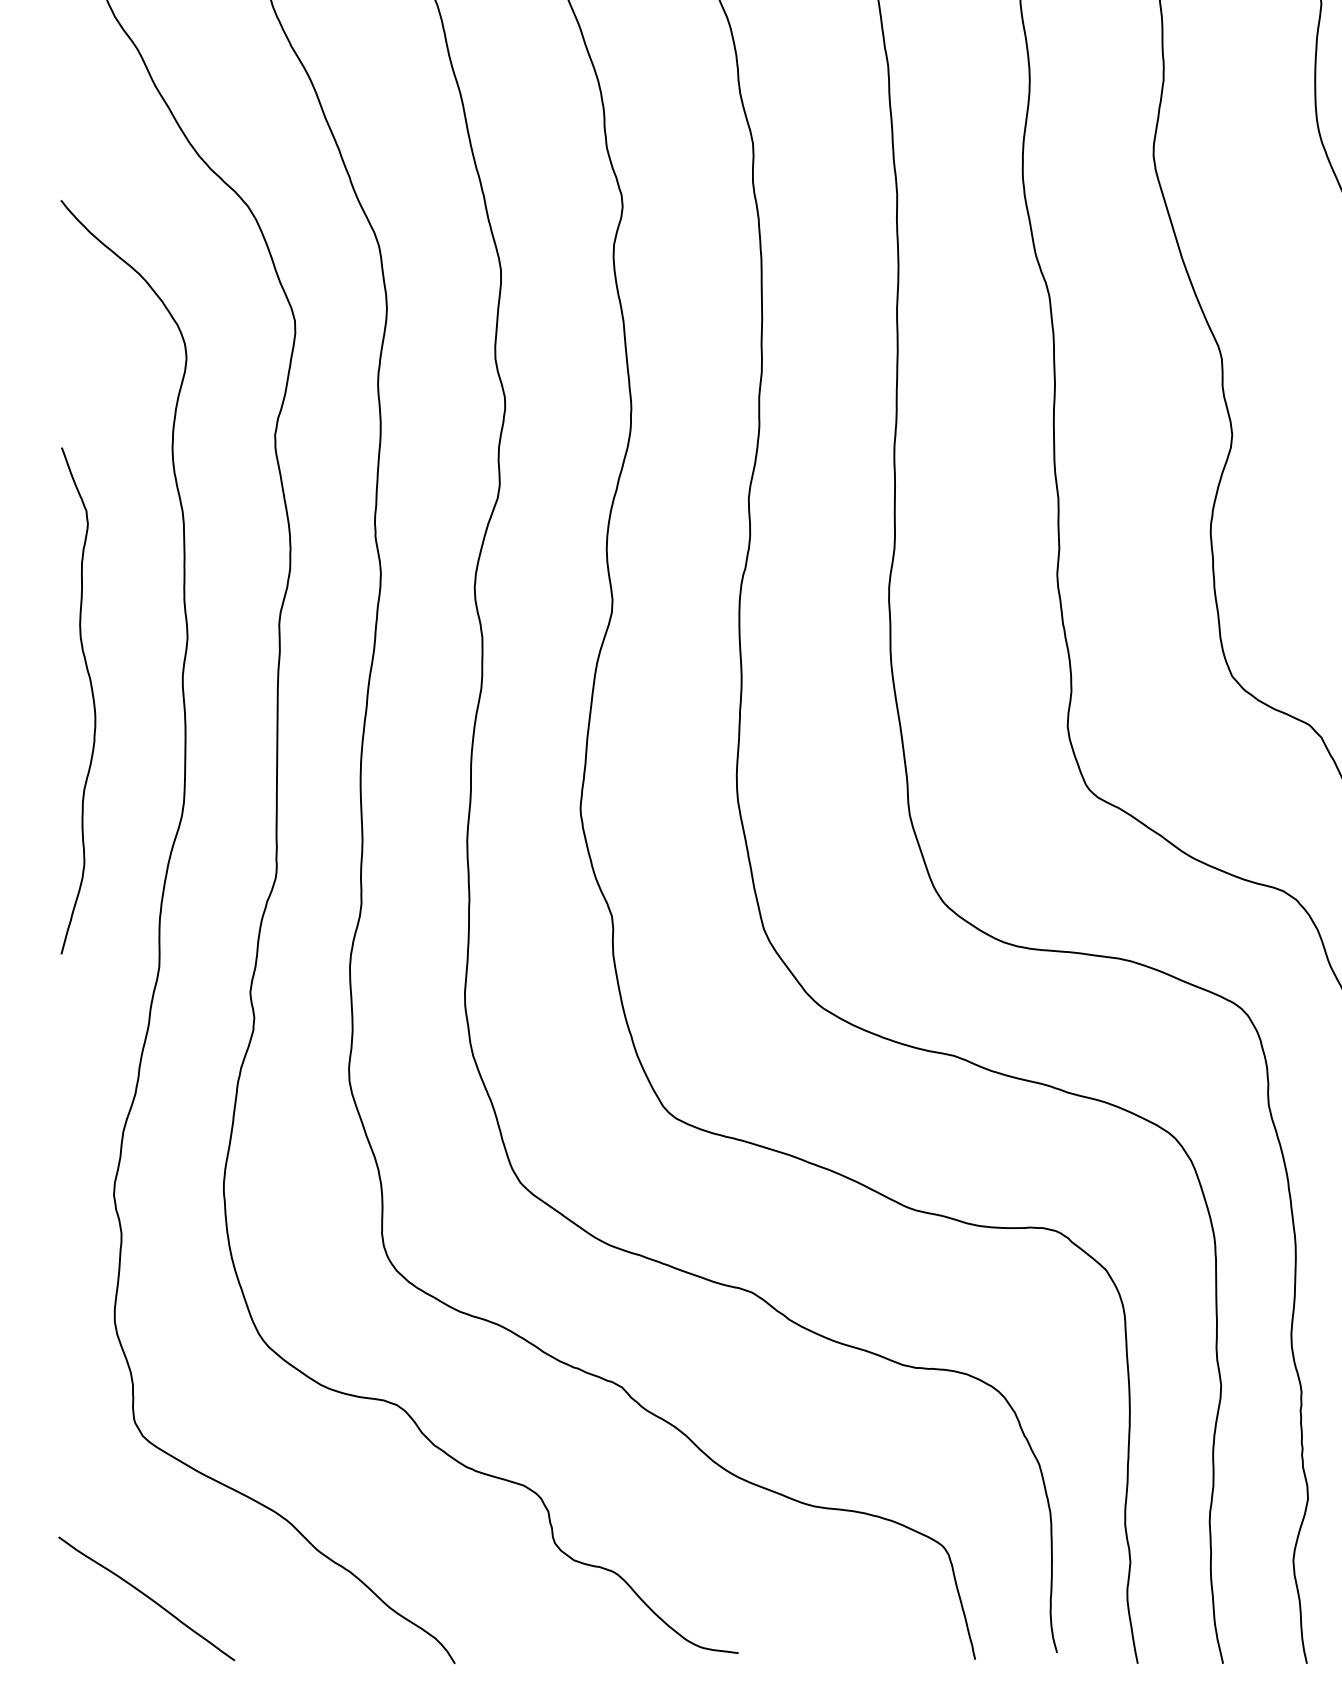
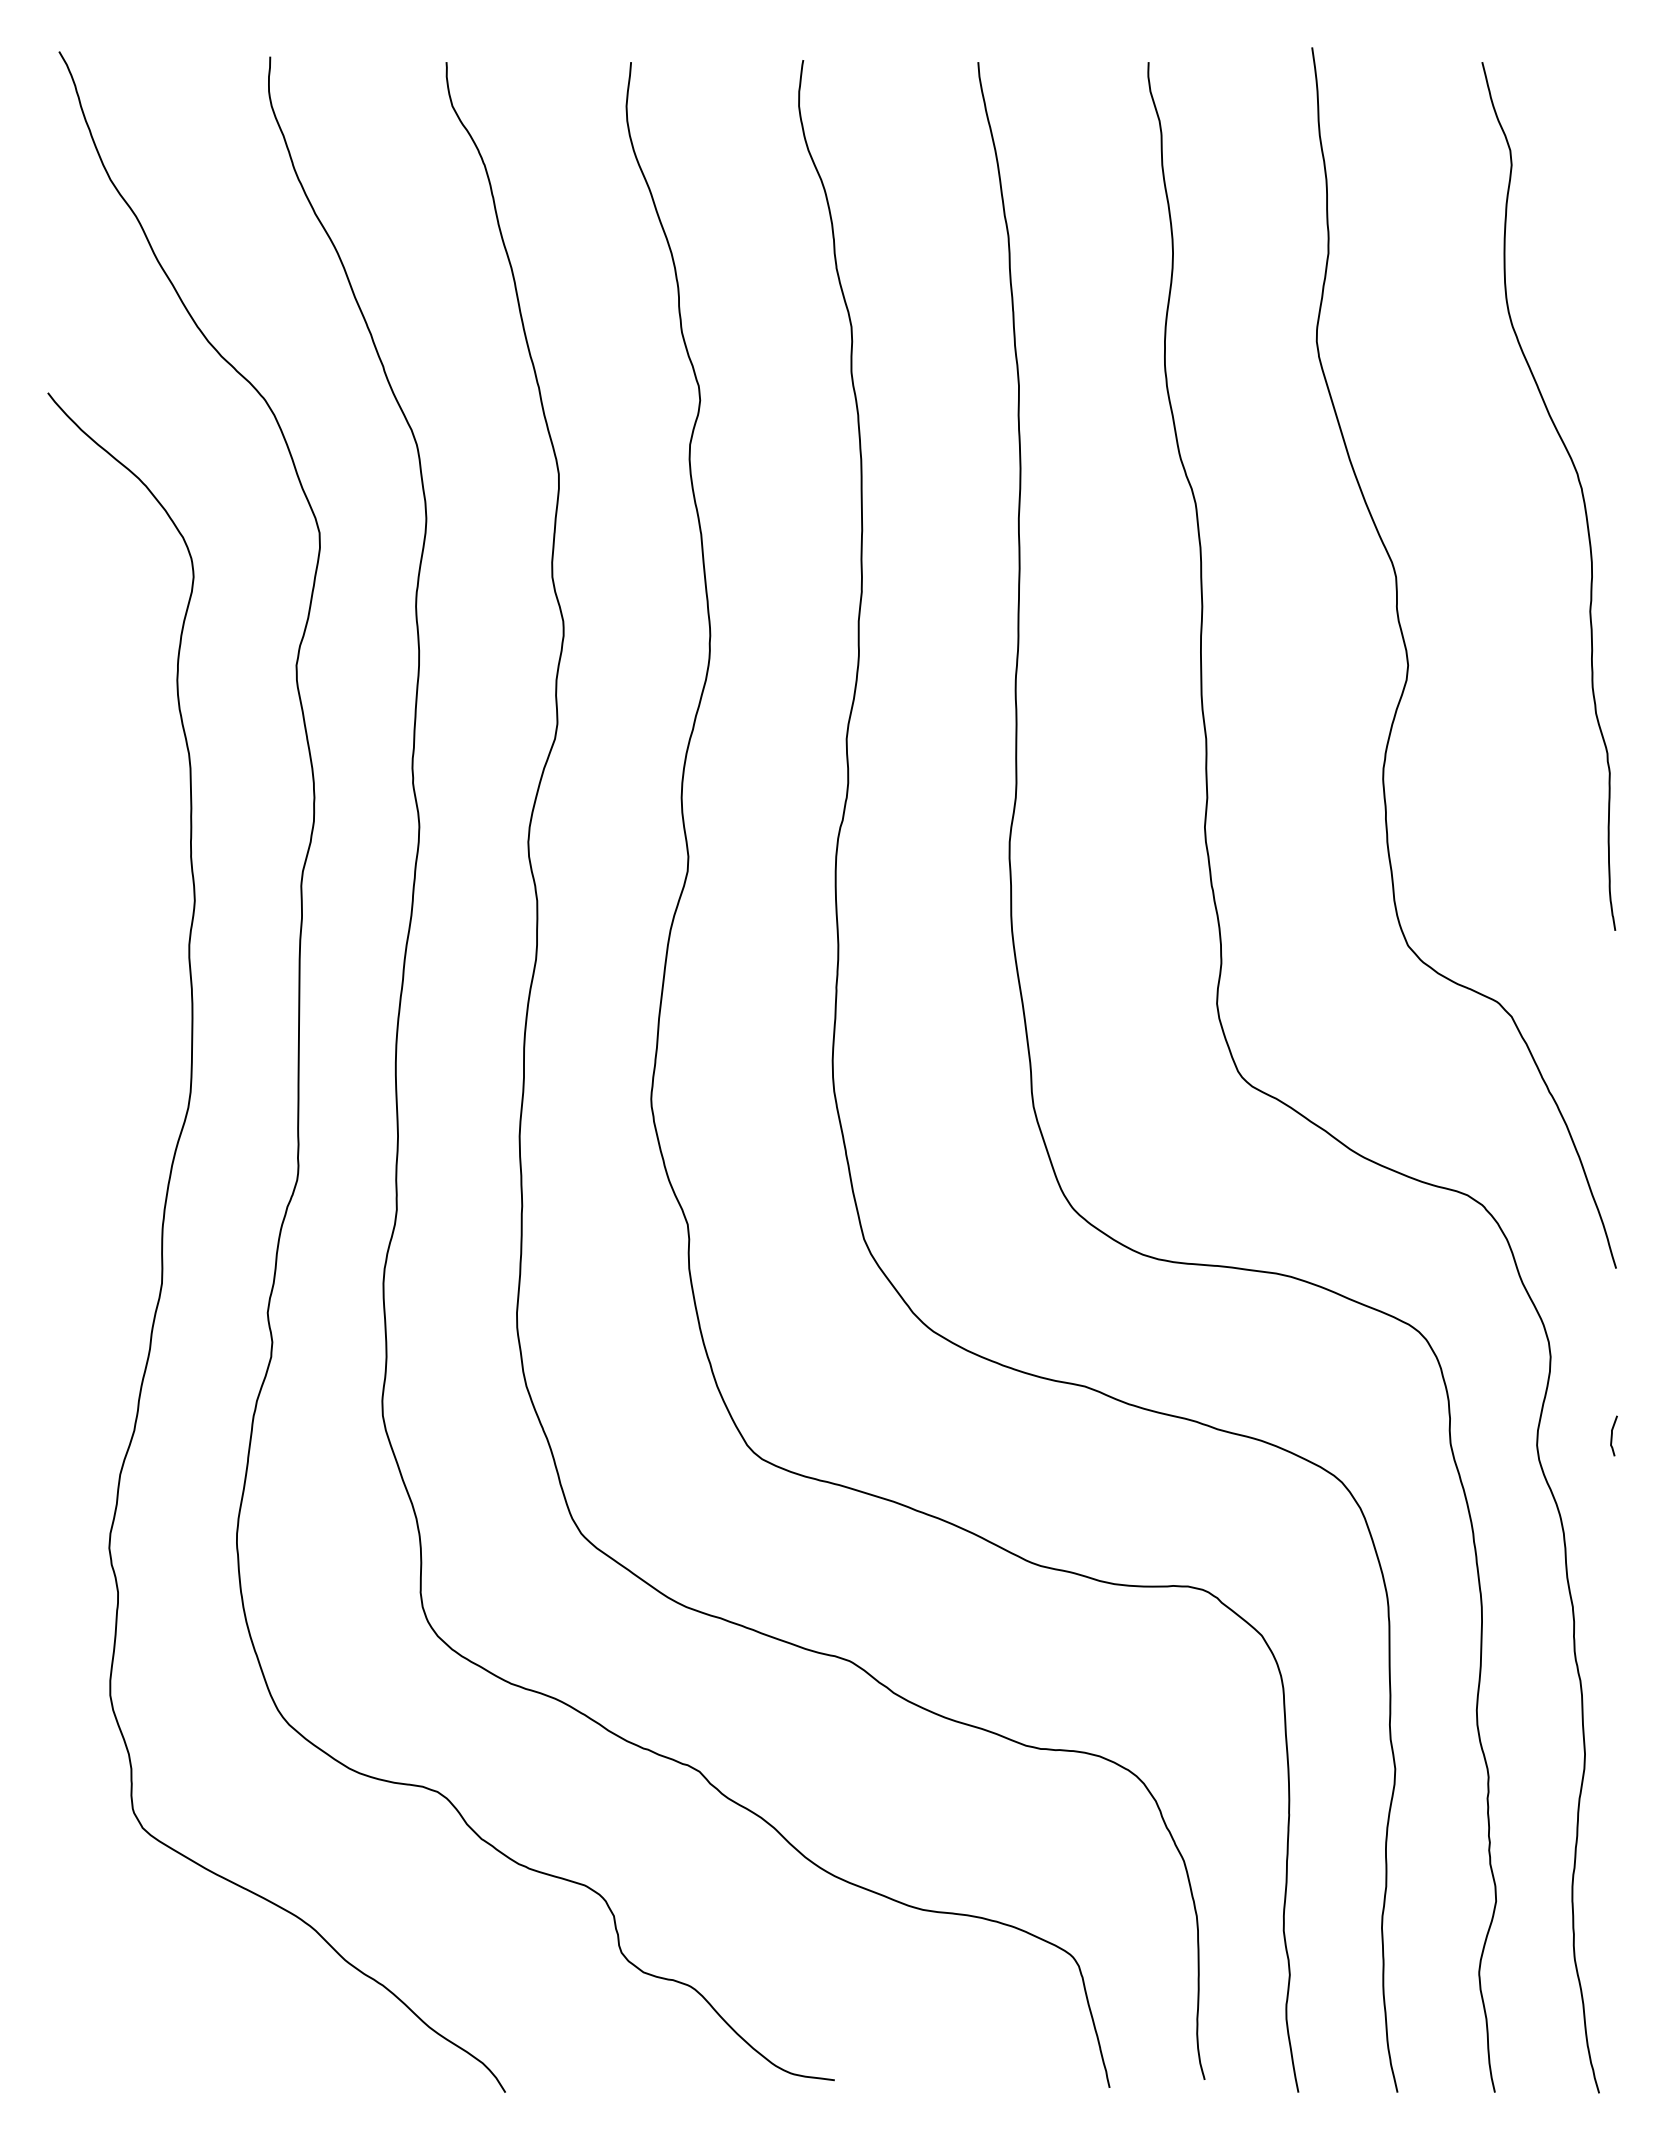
curve: (92, 699) -> (84, 972), removed
curve: (146, 1597) -> (147, 2015), removed

